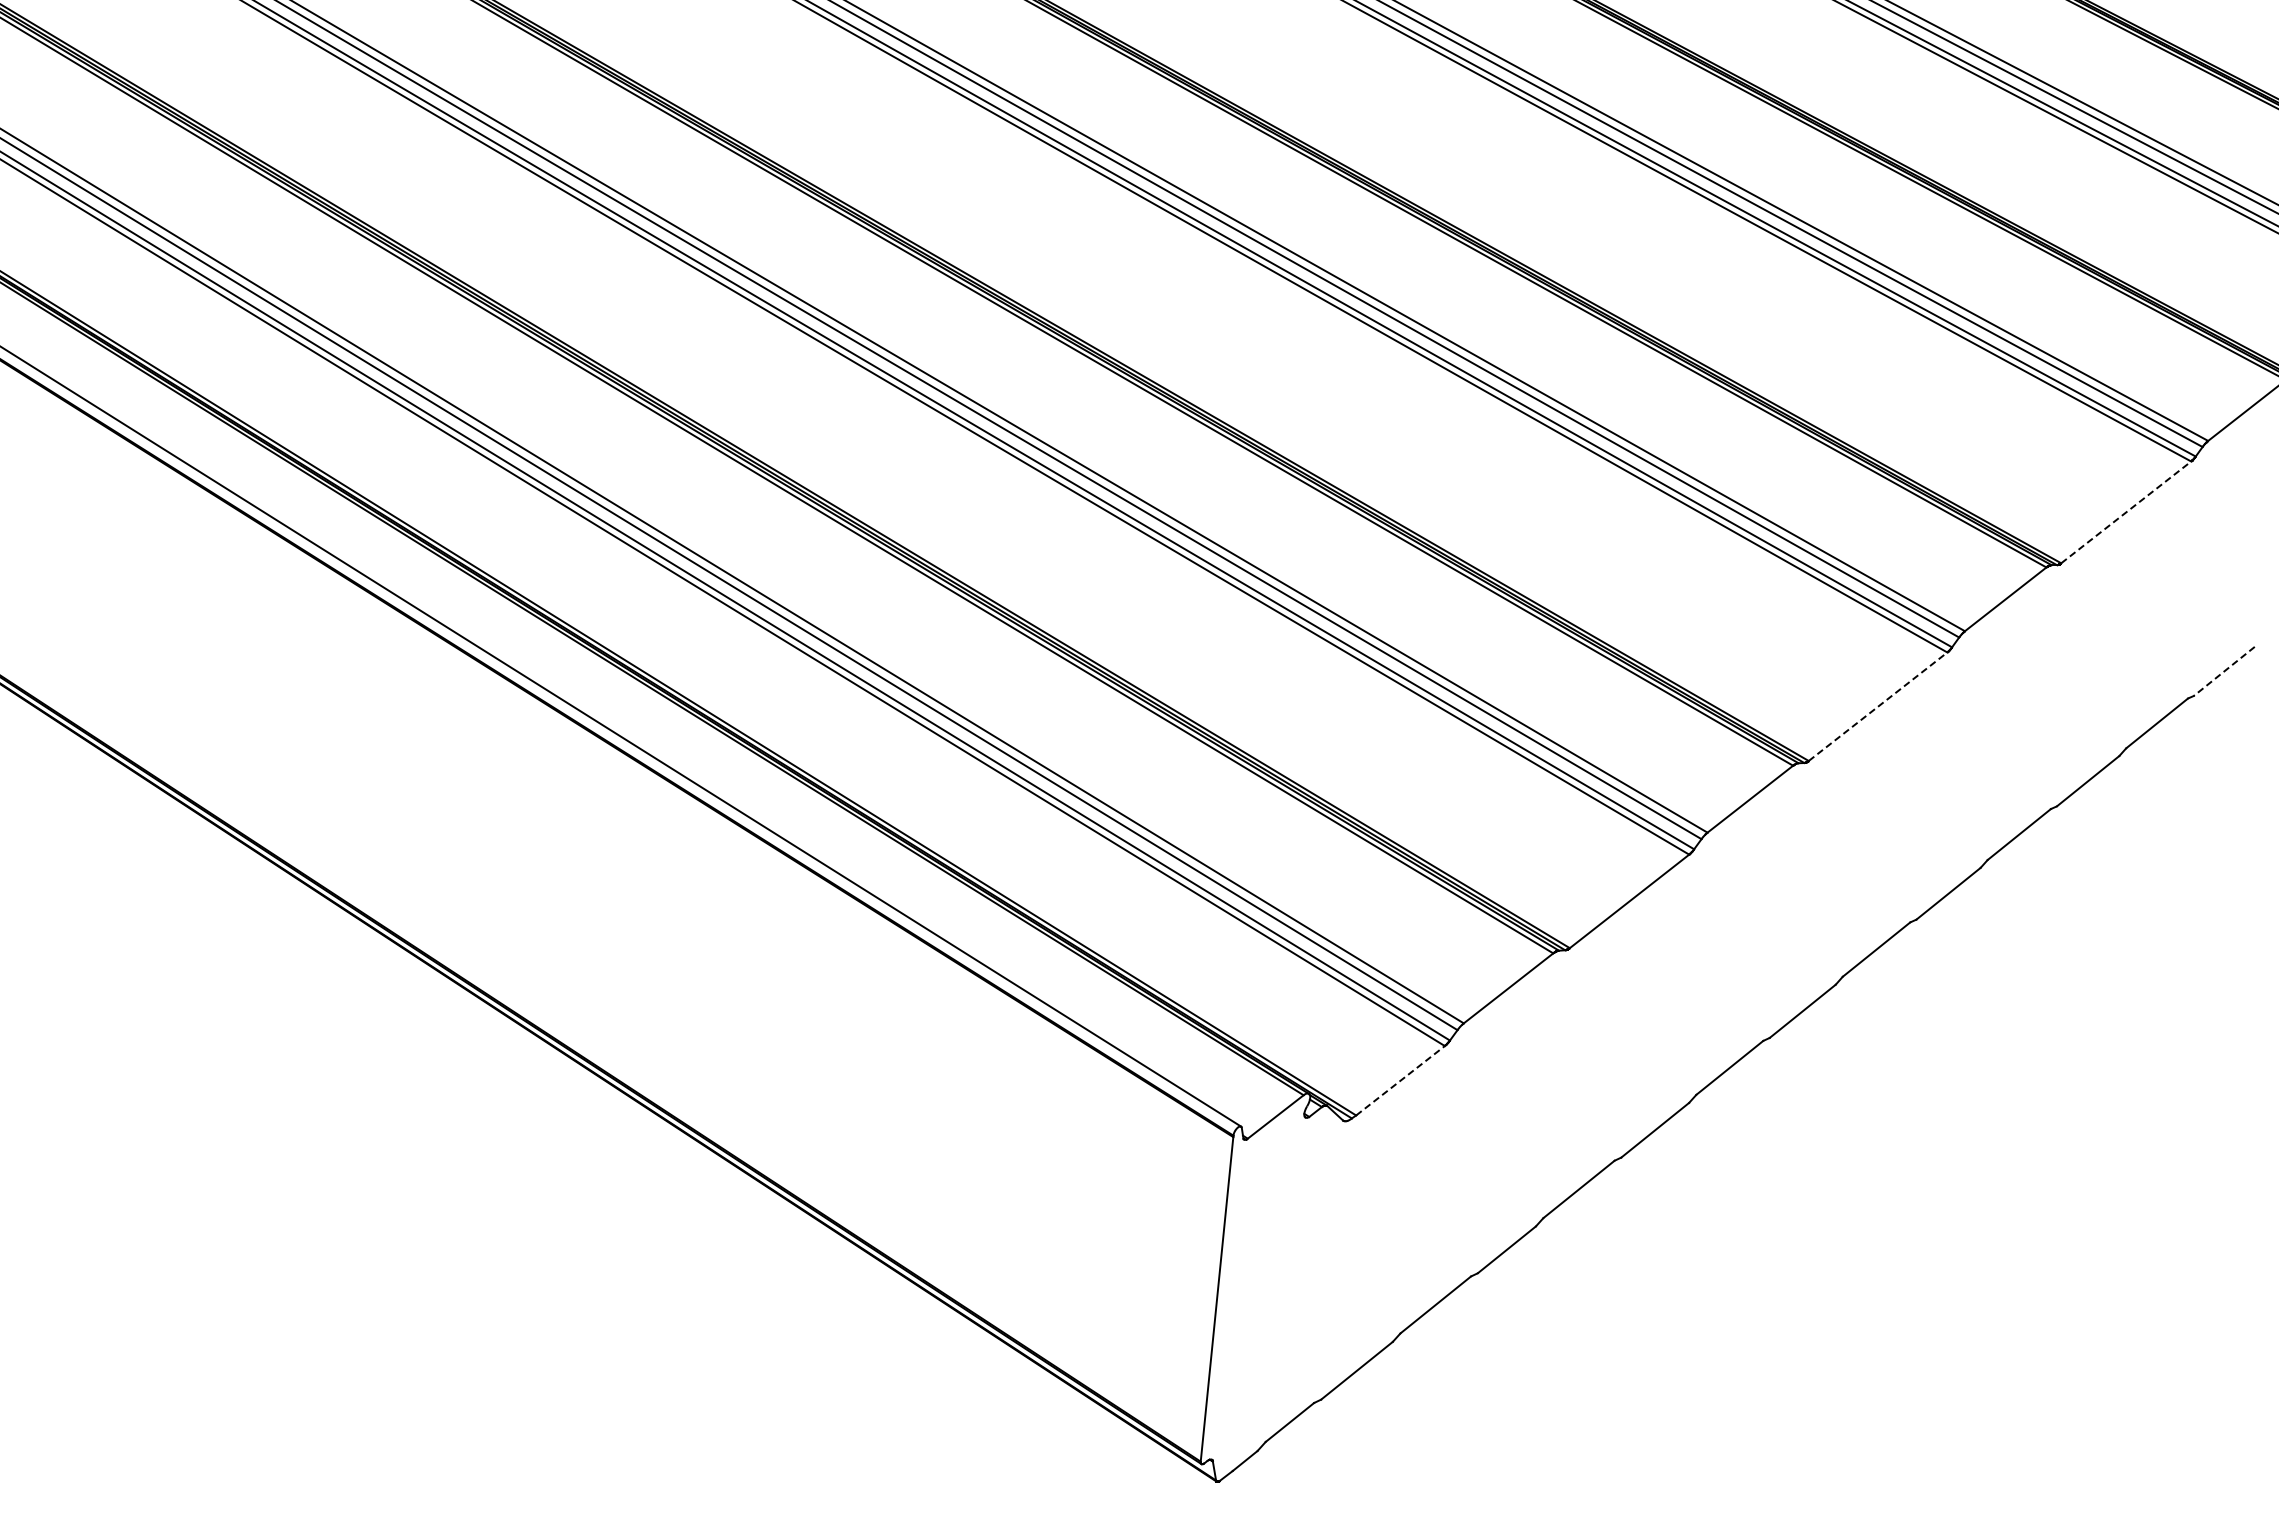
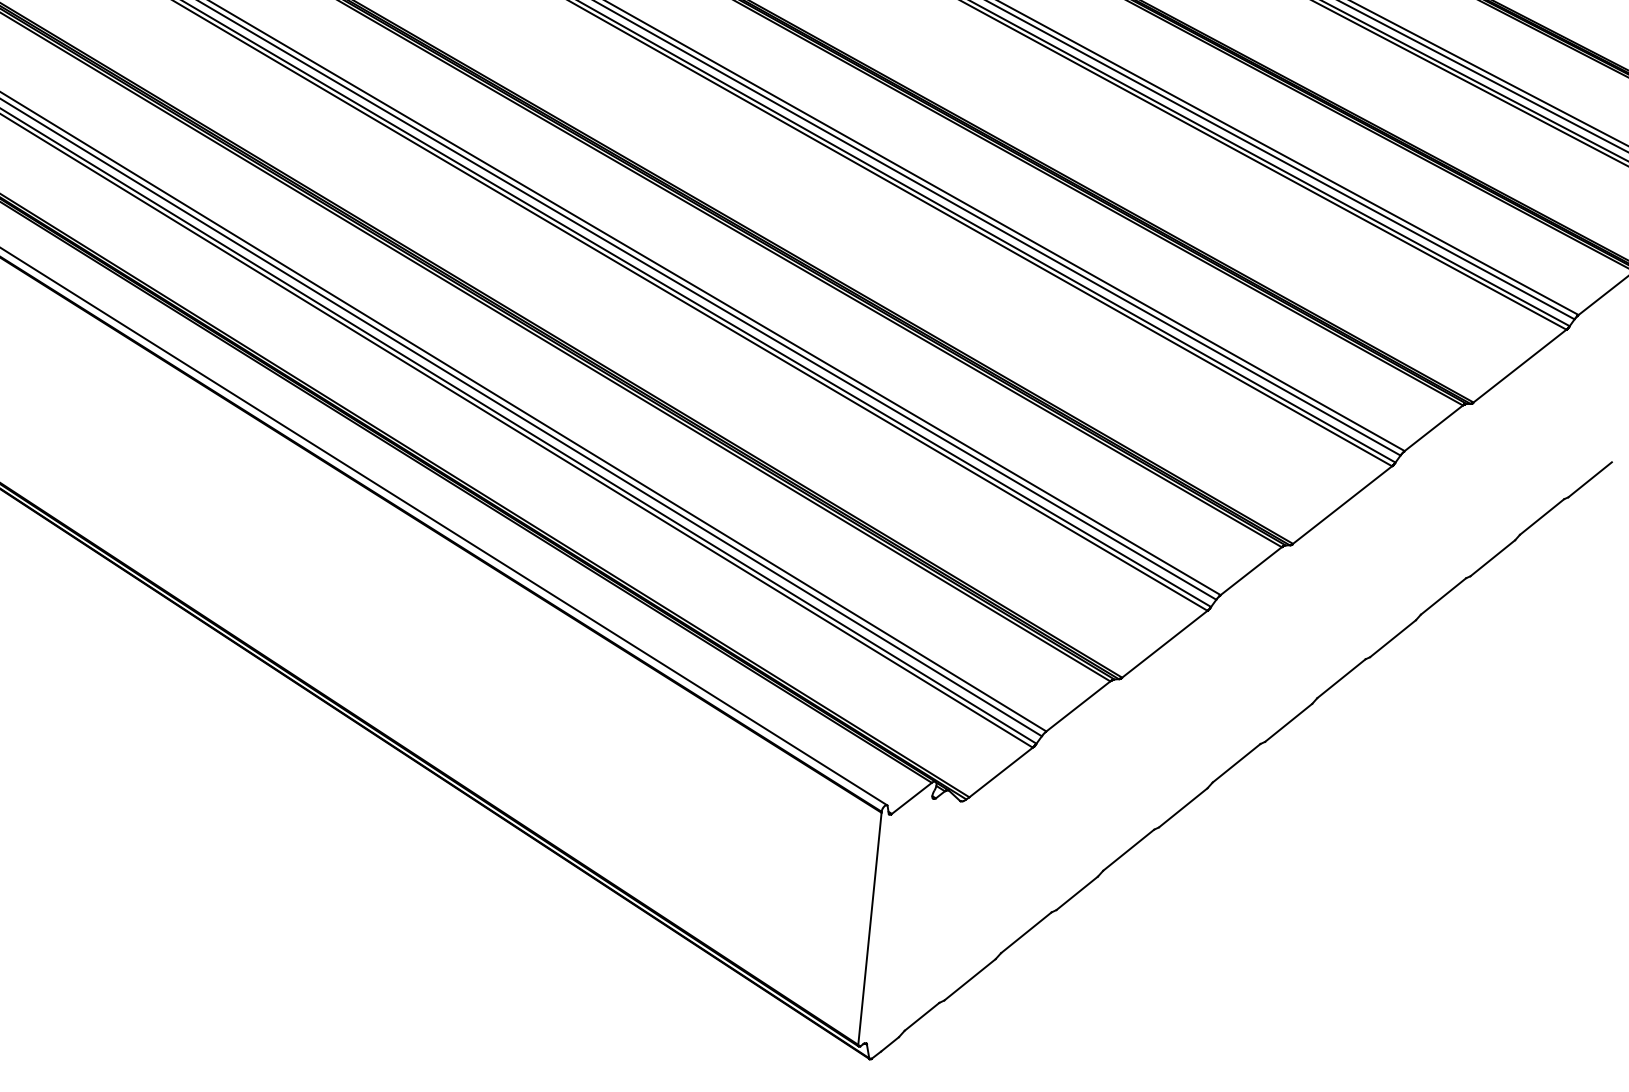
line: (2126, 512) -> (1520, 366), dashed -> solid
line: (2223, 671) -> (1589, 479), dashed -> solid
line: (1878, 706) -> (1342, 504), dashed -> solid
line: (1400, 1080) -> (1001, 772), dashed -> solid

